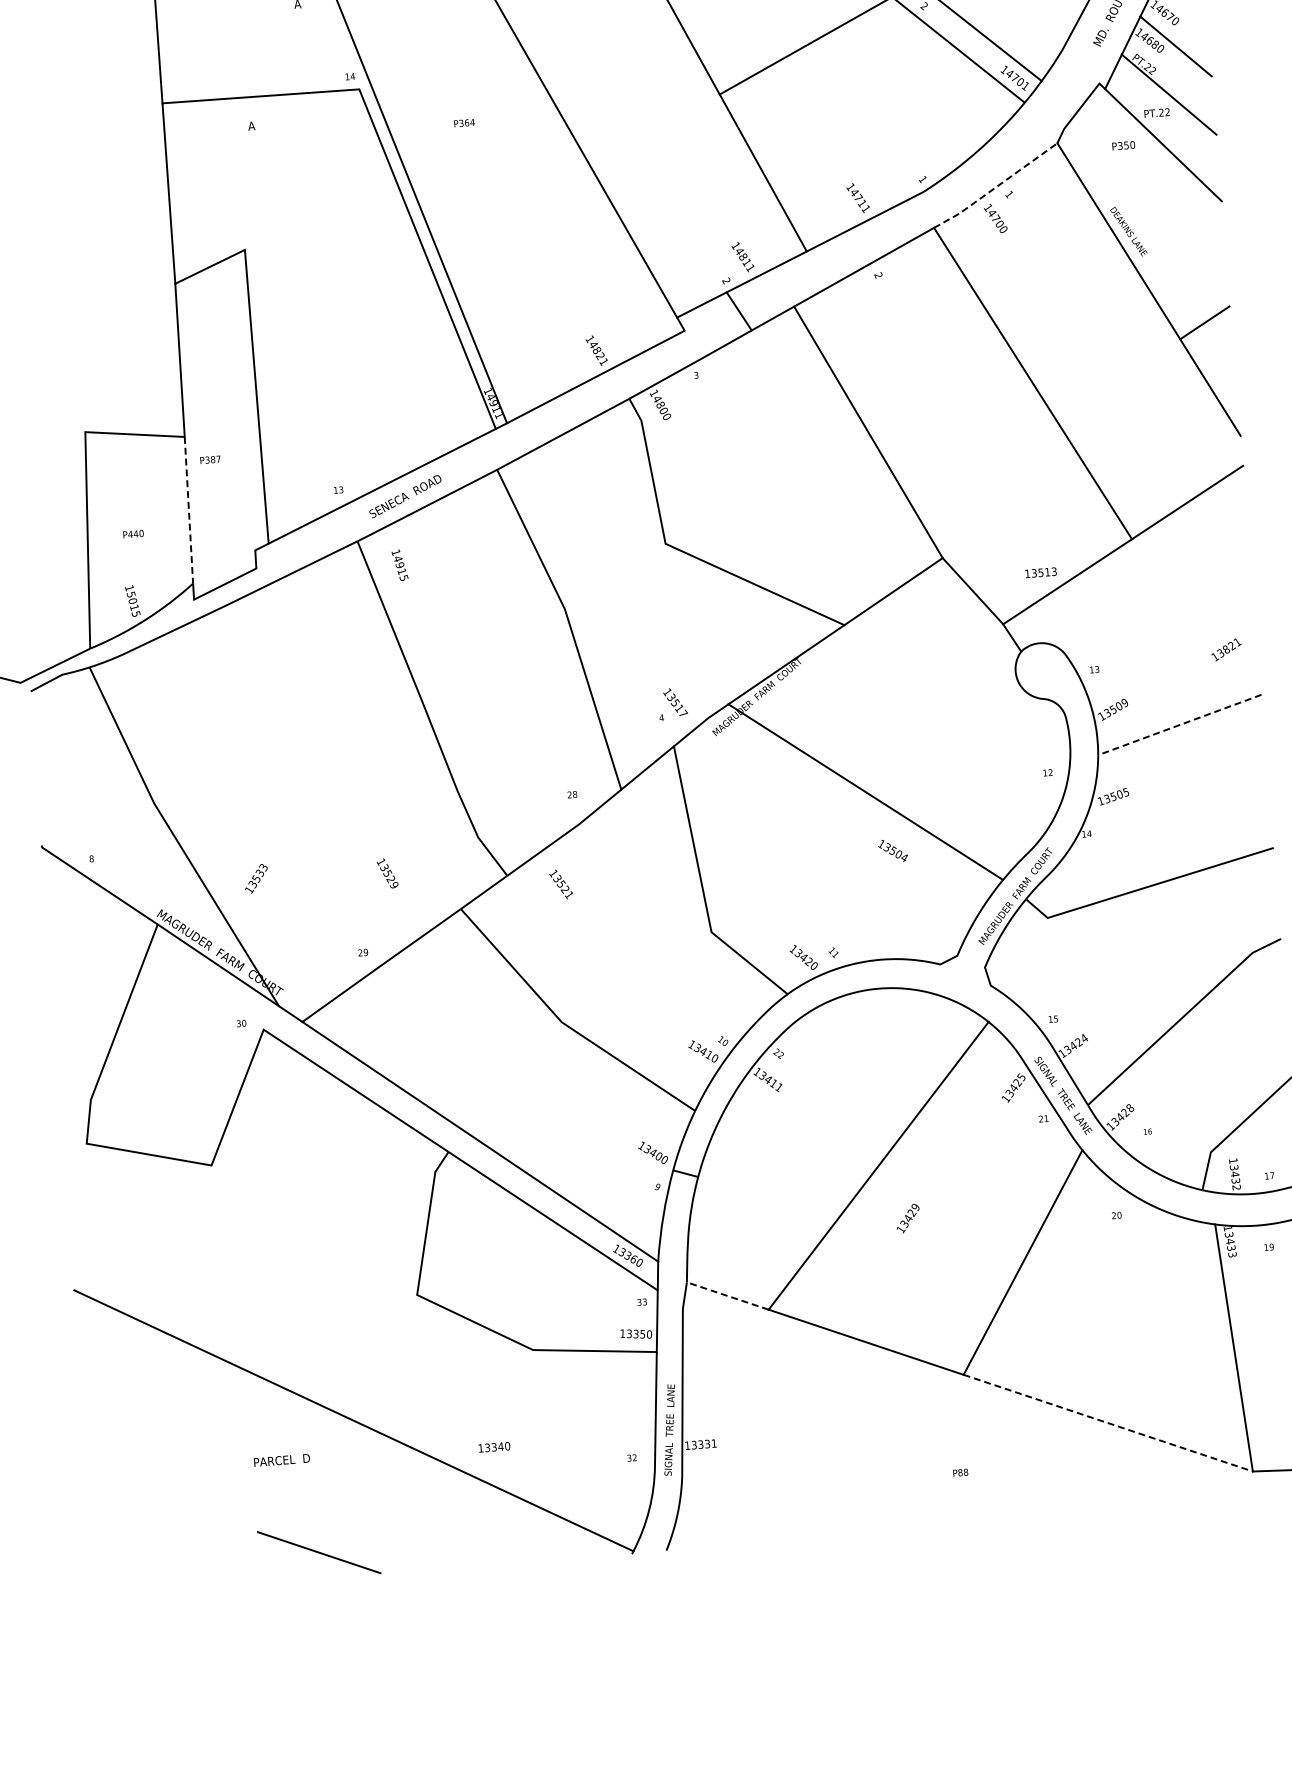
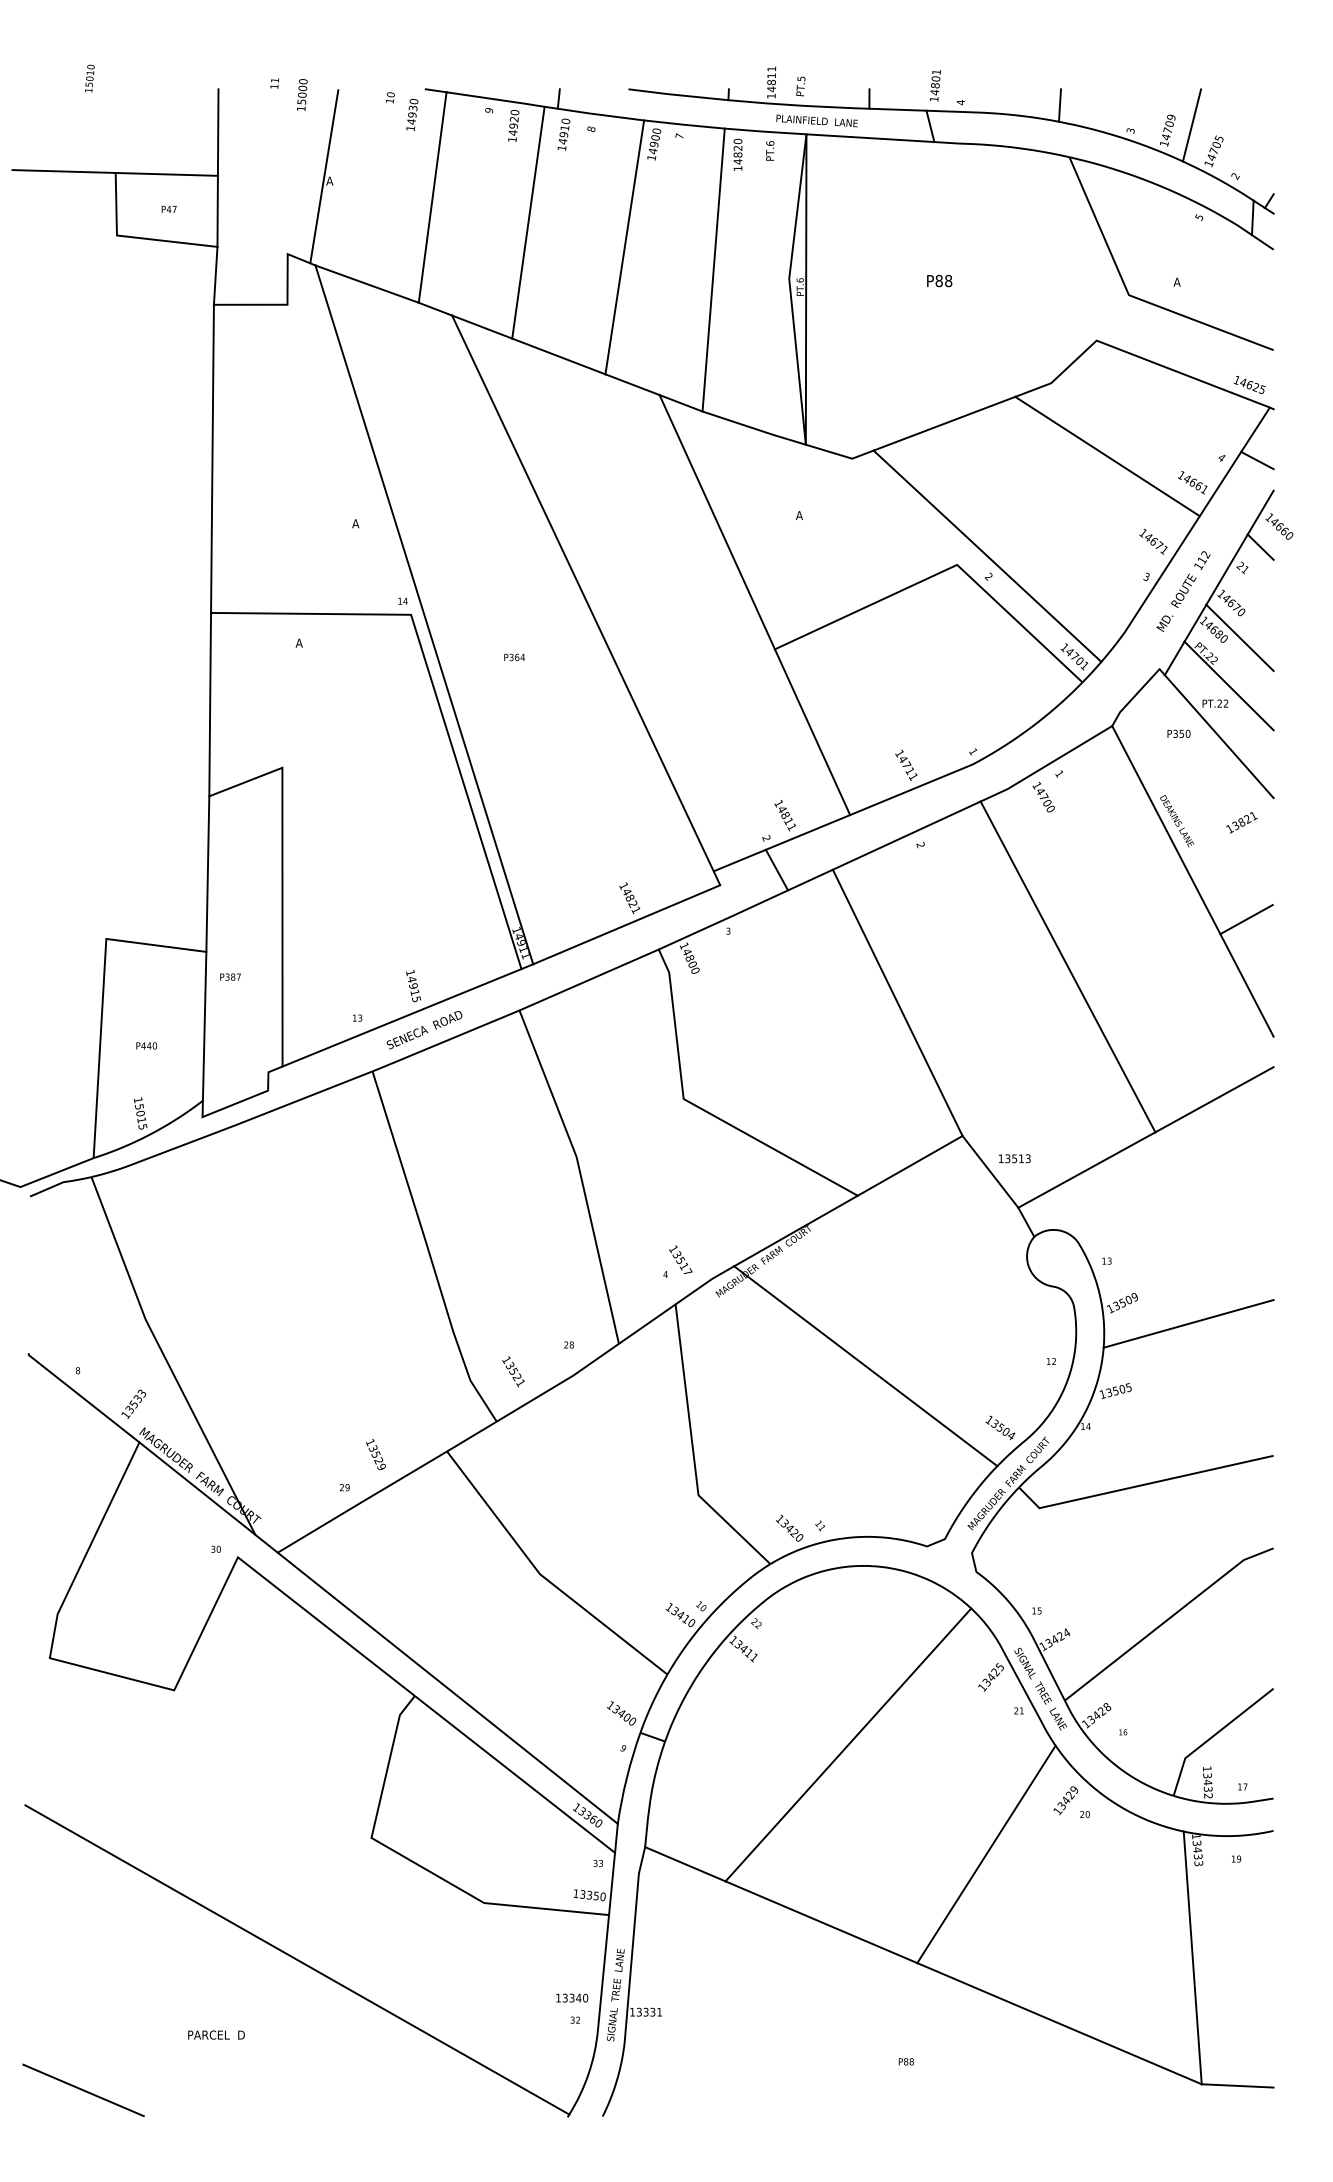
line: (995, 187) -> (1046, 765), dashed -> solid
line: (188, 510) -> (204, 1026), dashed -> solid
text: (400, 565) -> (413, 986), moved
text: (1040, 572) -> (1014, 1158), moved
text: (1226, 649) -> (1241, 822), moved
line: (1179, 725) -> (1188, 1324), dashed -> solid
text: (892, 850) -> (1000, 1427), moved
text: (387, 873) -> (375, 1454), moved
text: (255, 878) -> (133, 1403), moved
text: (561, 884) -> (513, 1371), moved
text: (907, 1218) -> (1065, 1800), moved
line: (727, 1296) -> (685, 1864), dashed -> solid
line: (1108, 1422) -> (1059, 2023), dashed -> solid
text: (494, 1446) -> (572, 1997), moved
text: (281, 1459) -> (216, 2034), moved
line: (319, 1552) -> (83, 2090), moved

